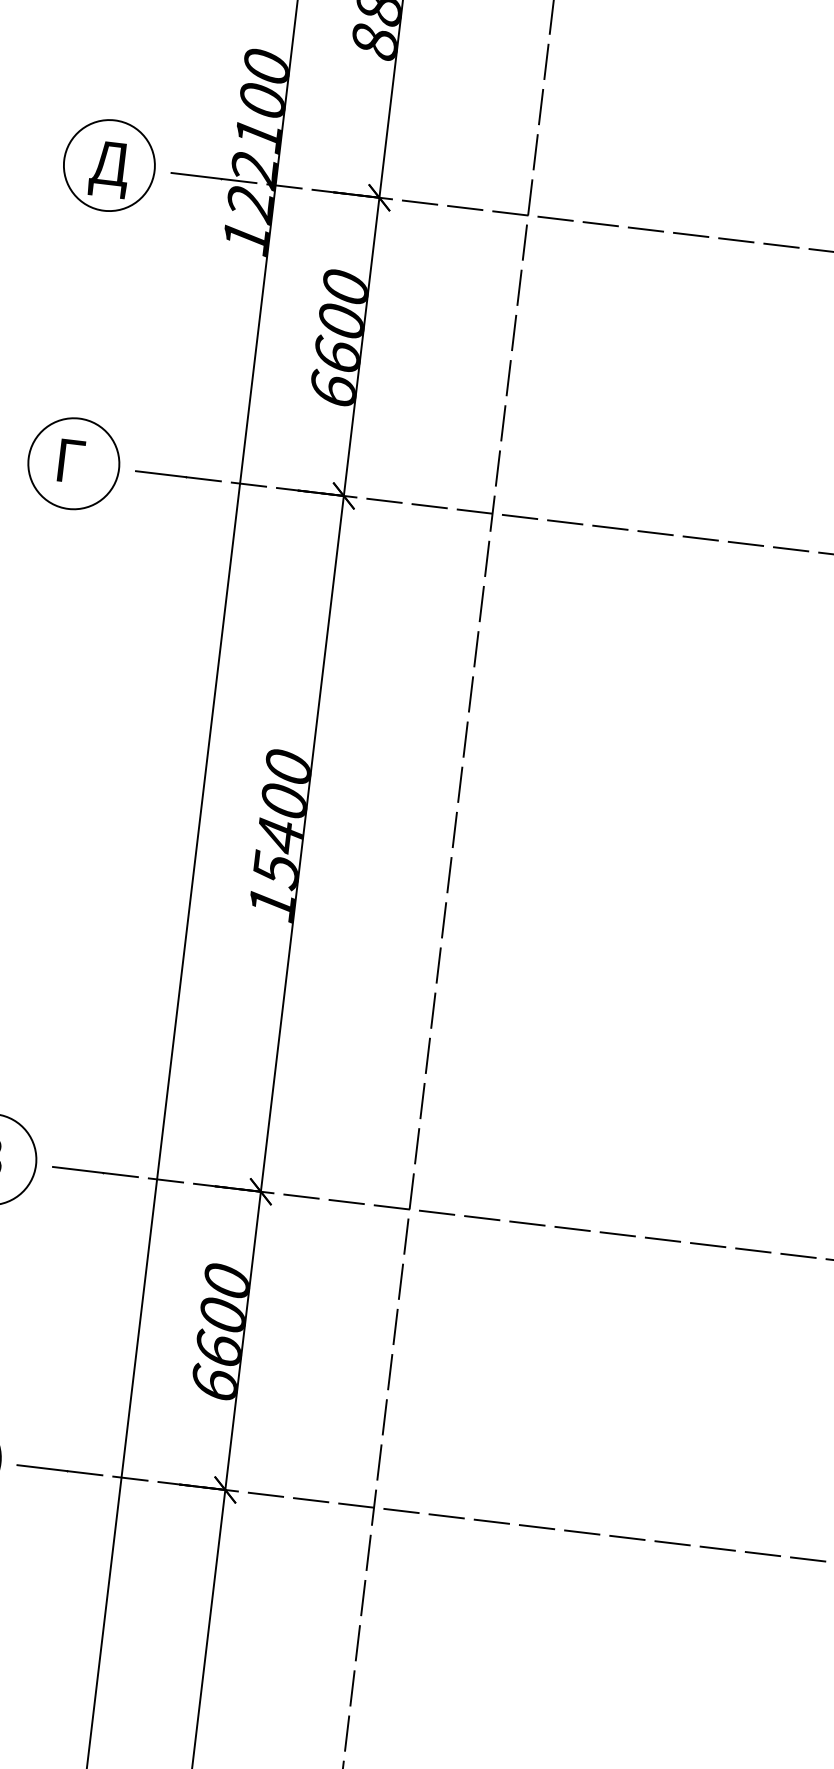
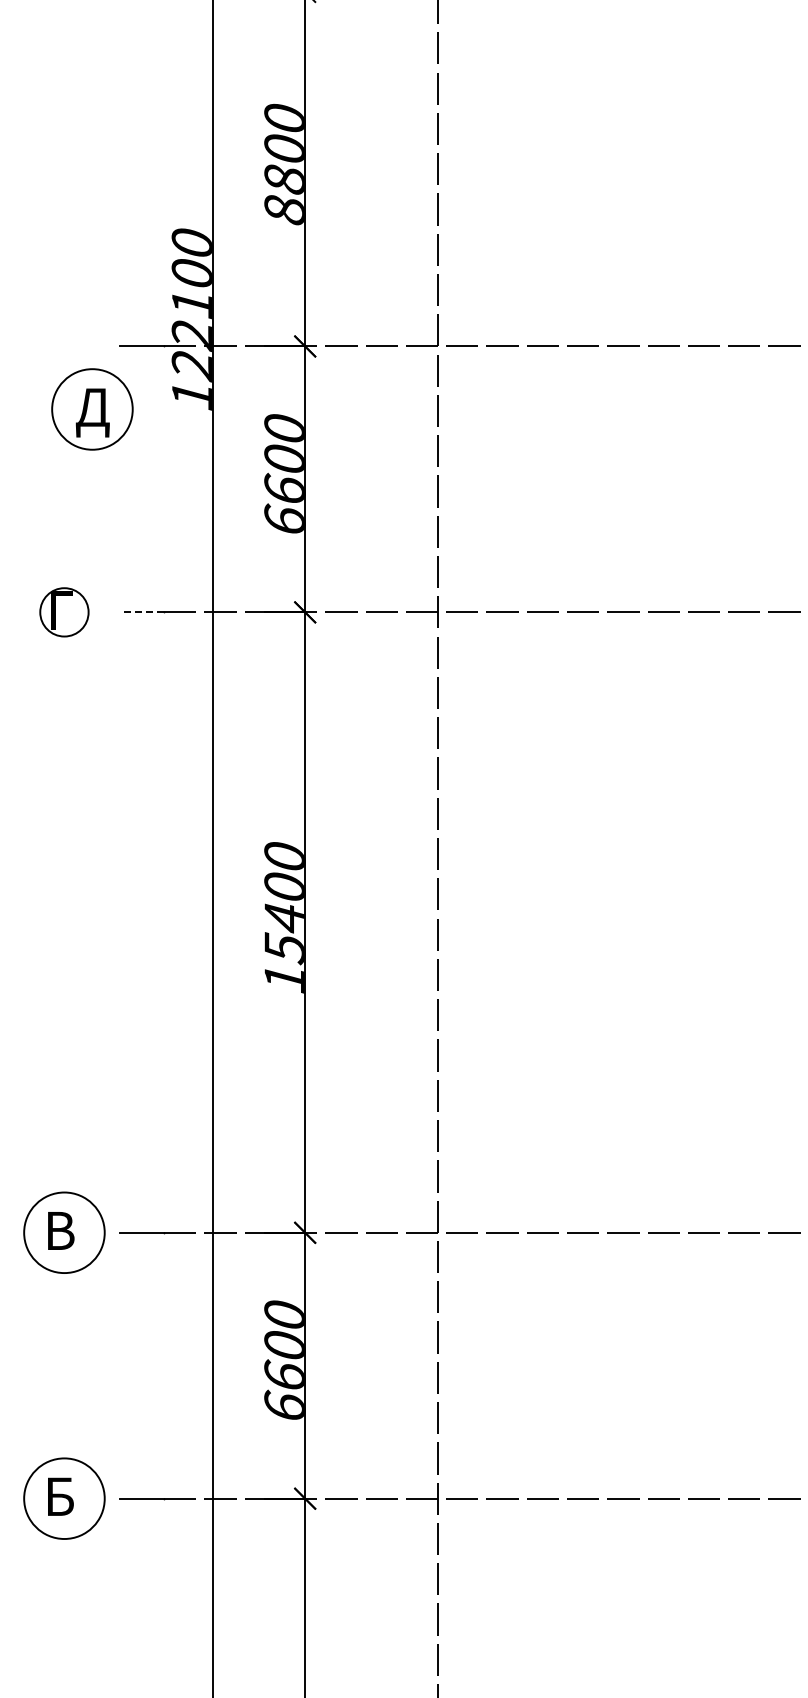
part: (109, 165) -> (92, 409), moved
circle: (73, 463) -> (64, 612), size x0.6
line: (160, 474) -> (141, 612), solid -> dashed

